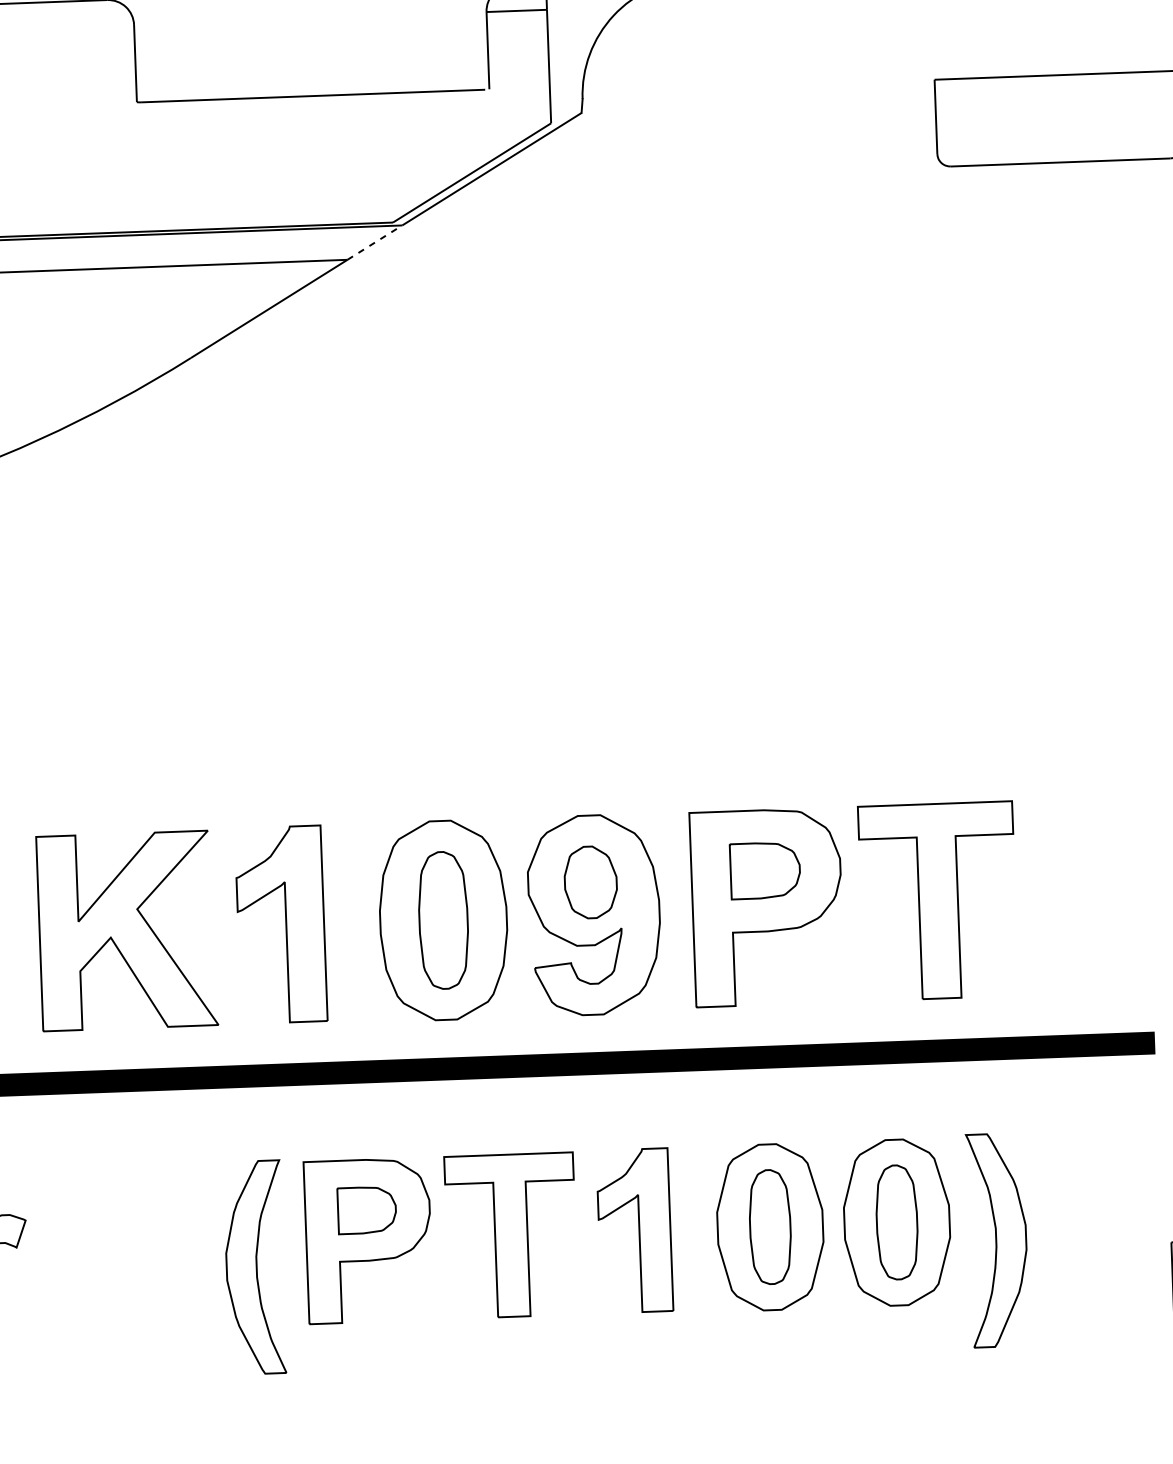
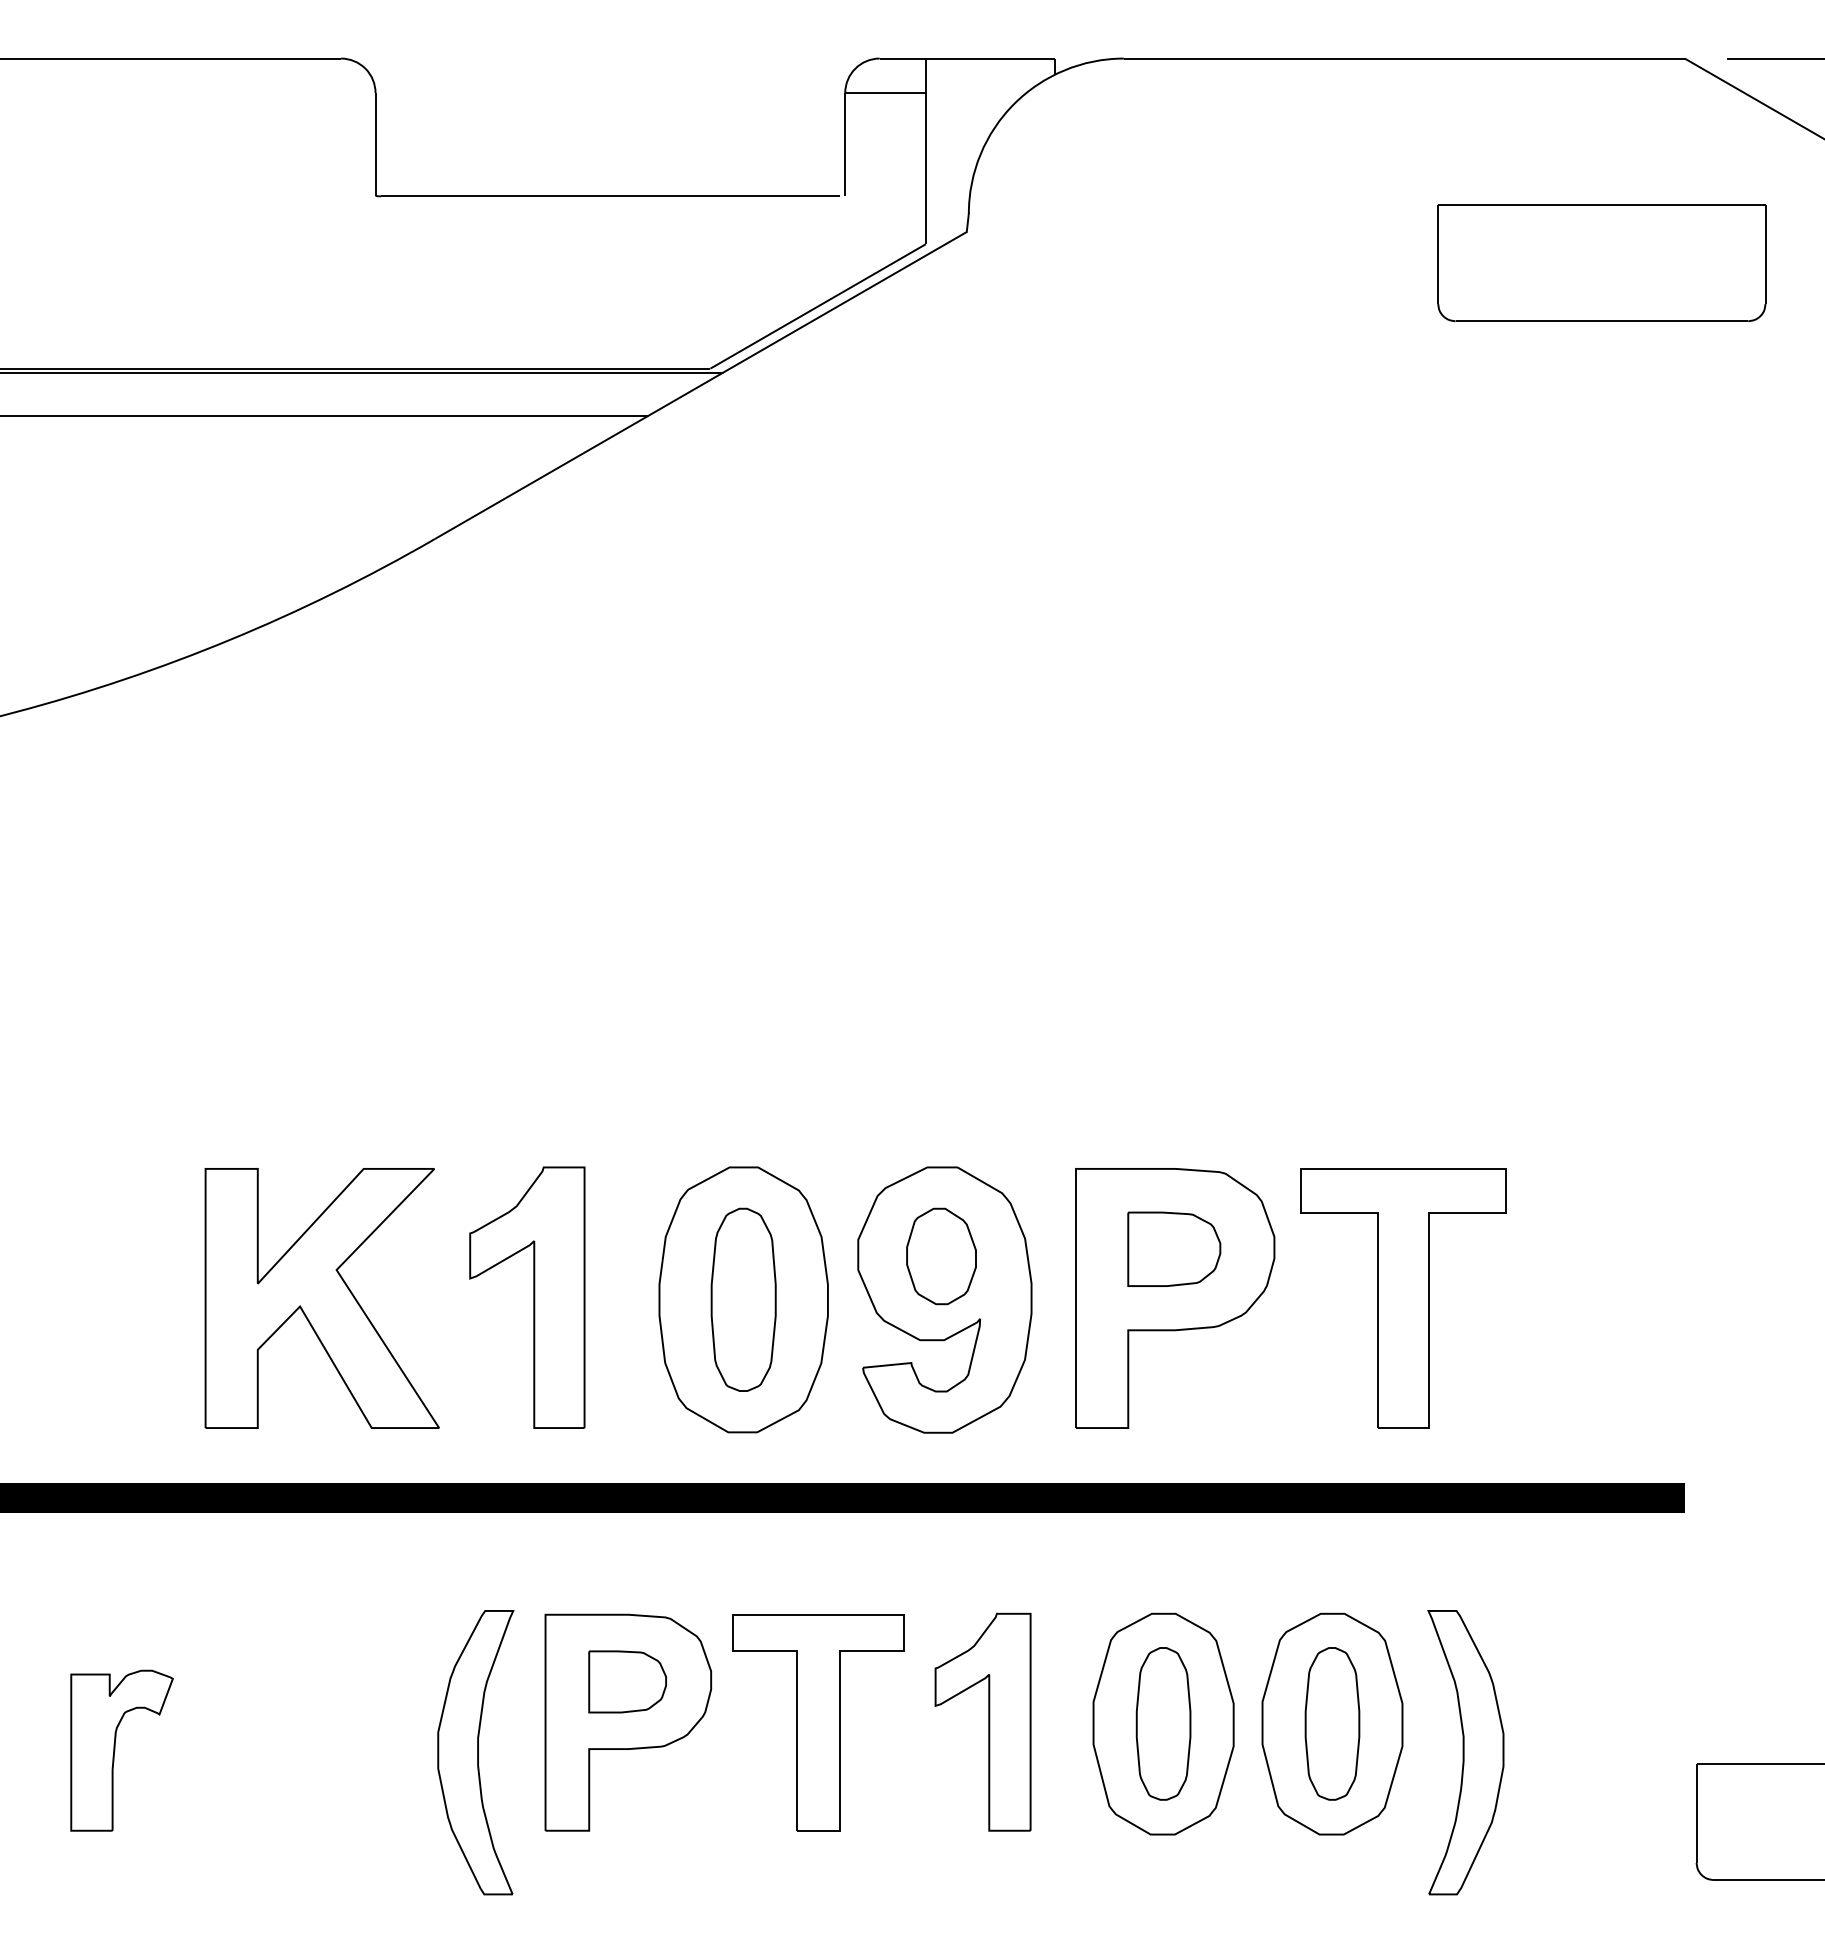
line: (374, 242) -> (685, 394), dashed -> solid

